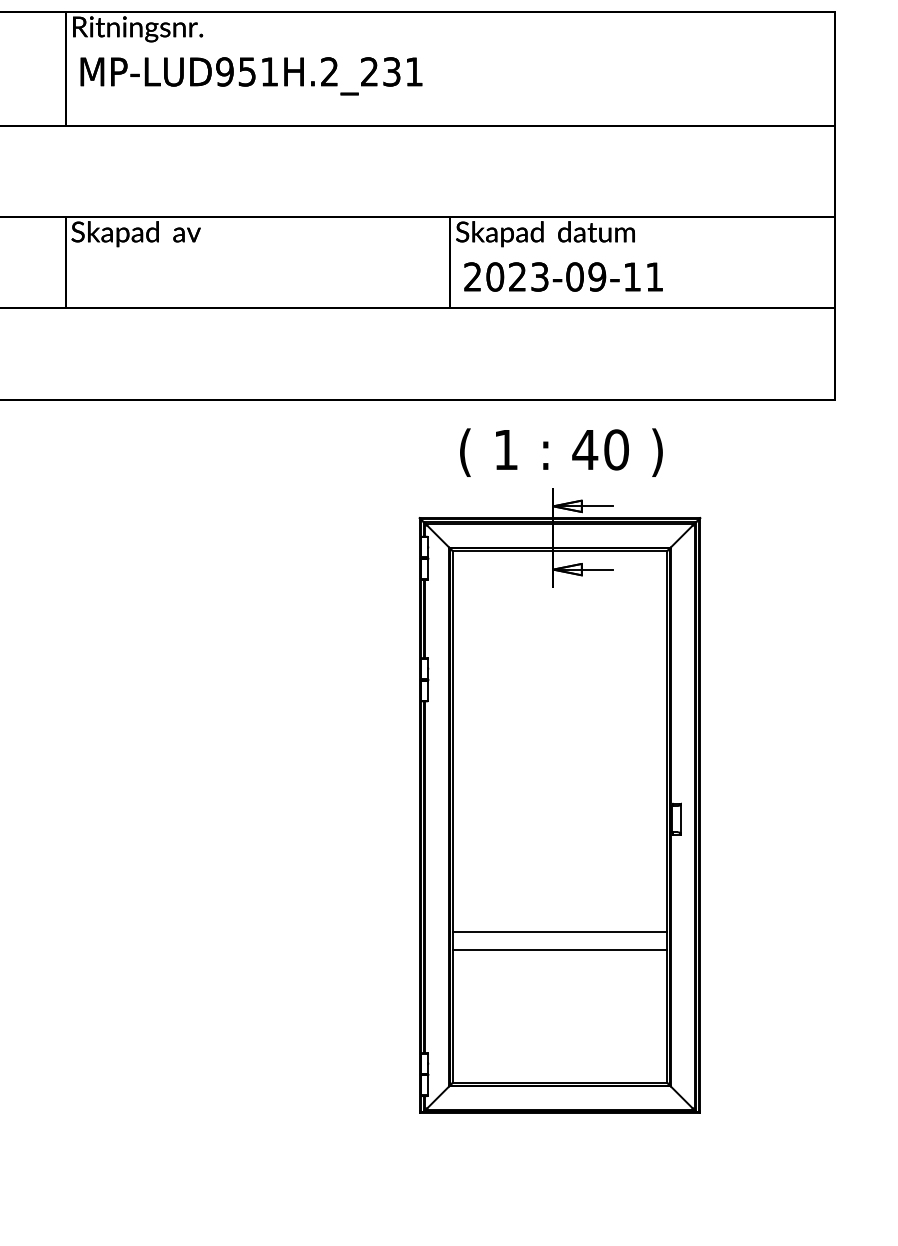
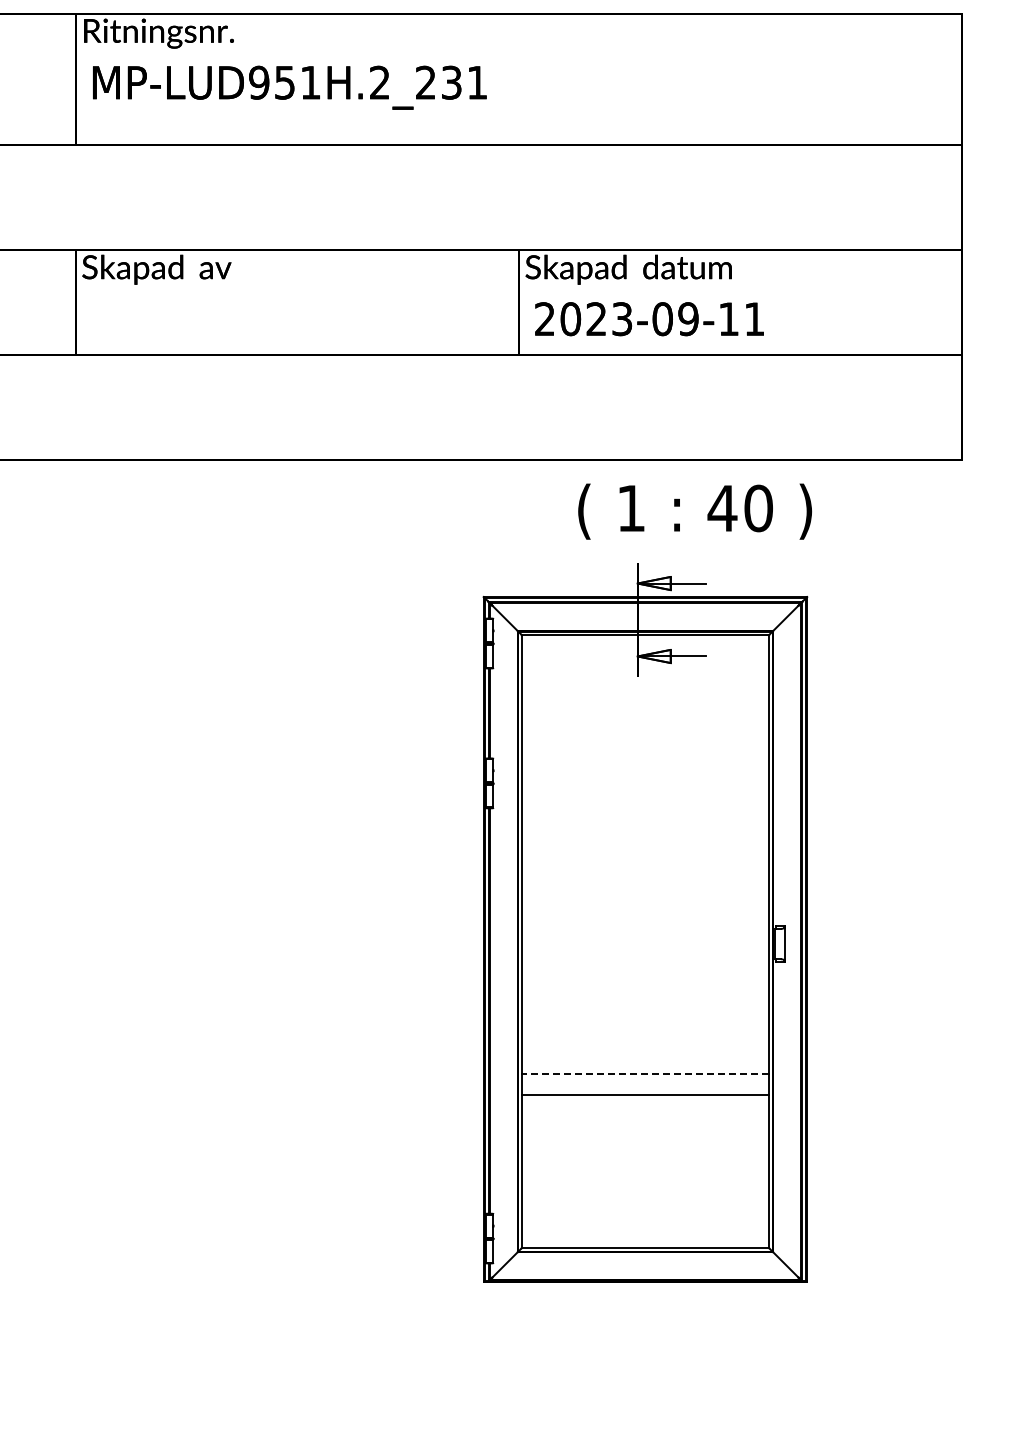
text: (560, 452) -> (694, 511), moved
line: (560, 932) -> (645, 1074), solid -> dashed

